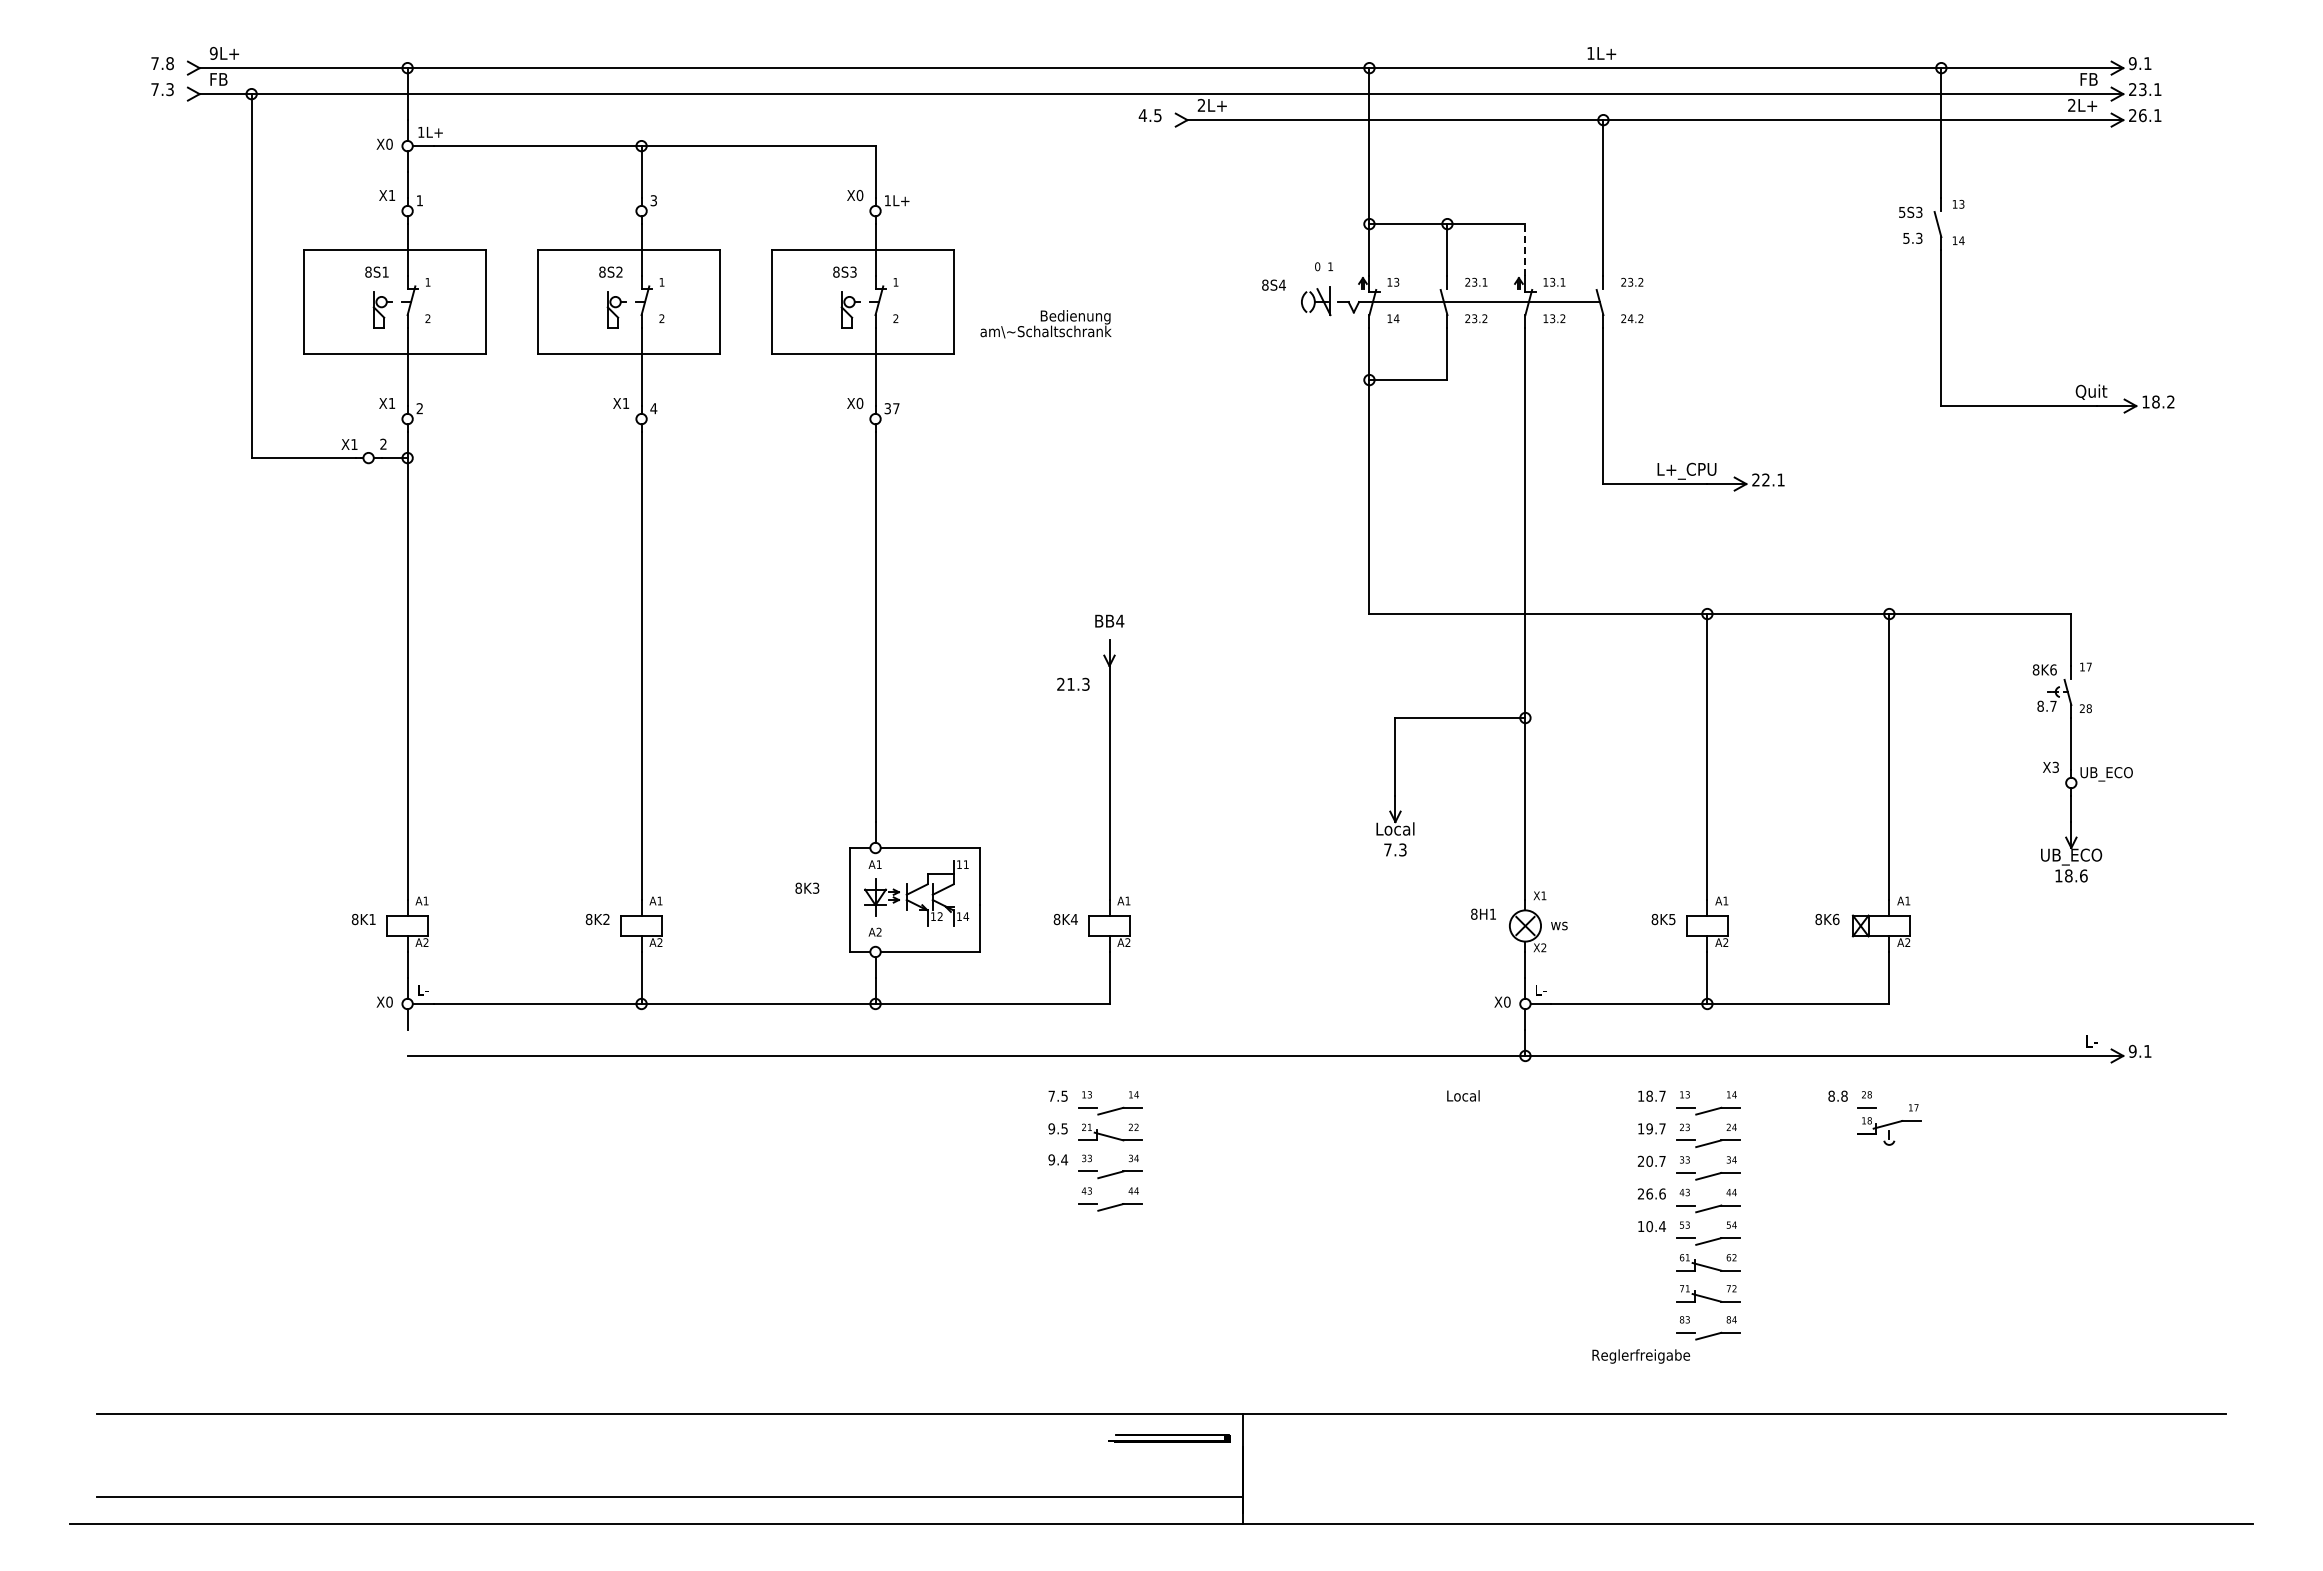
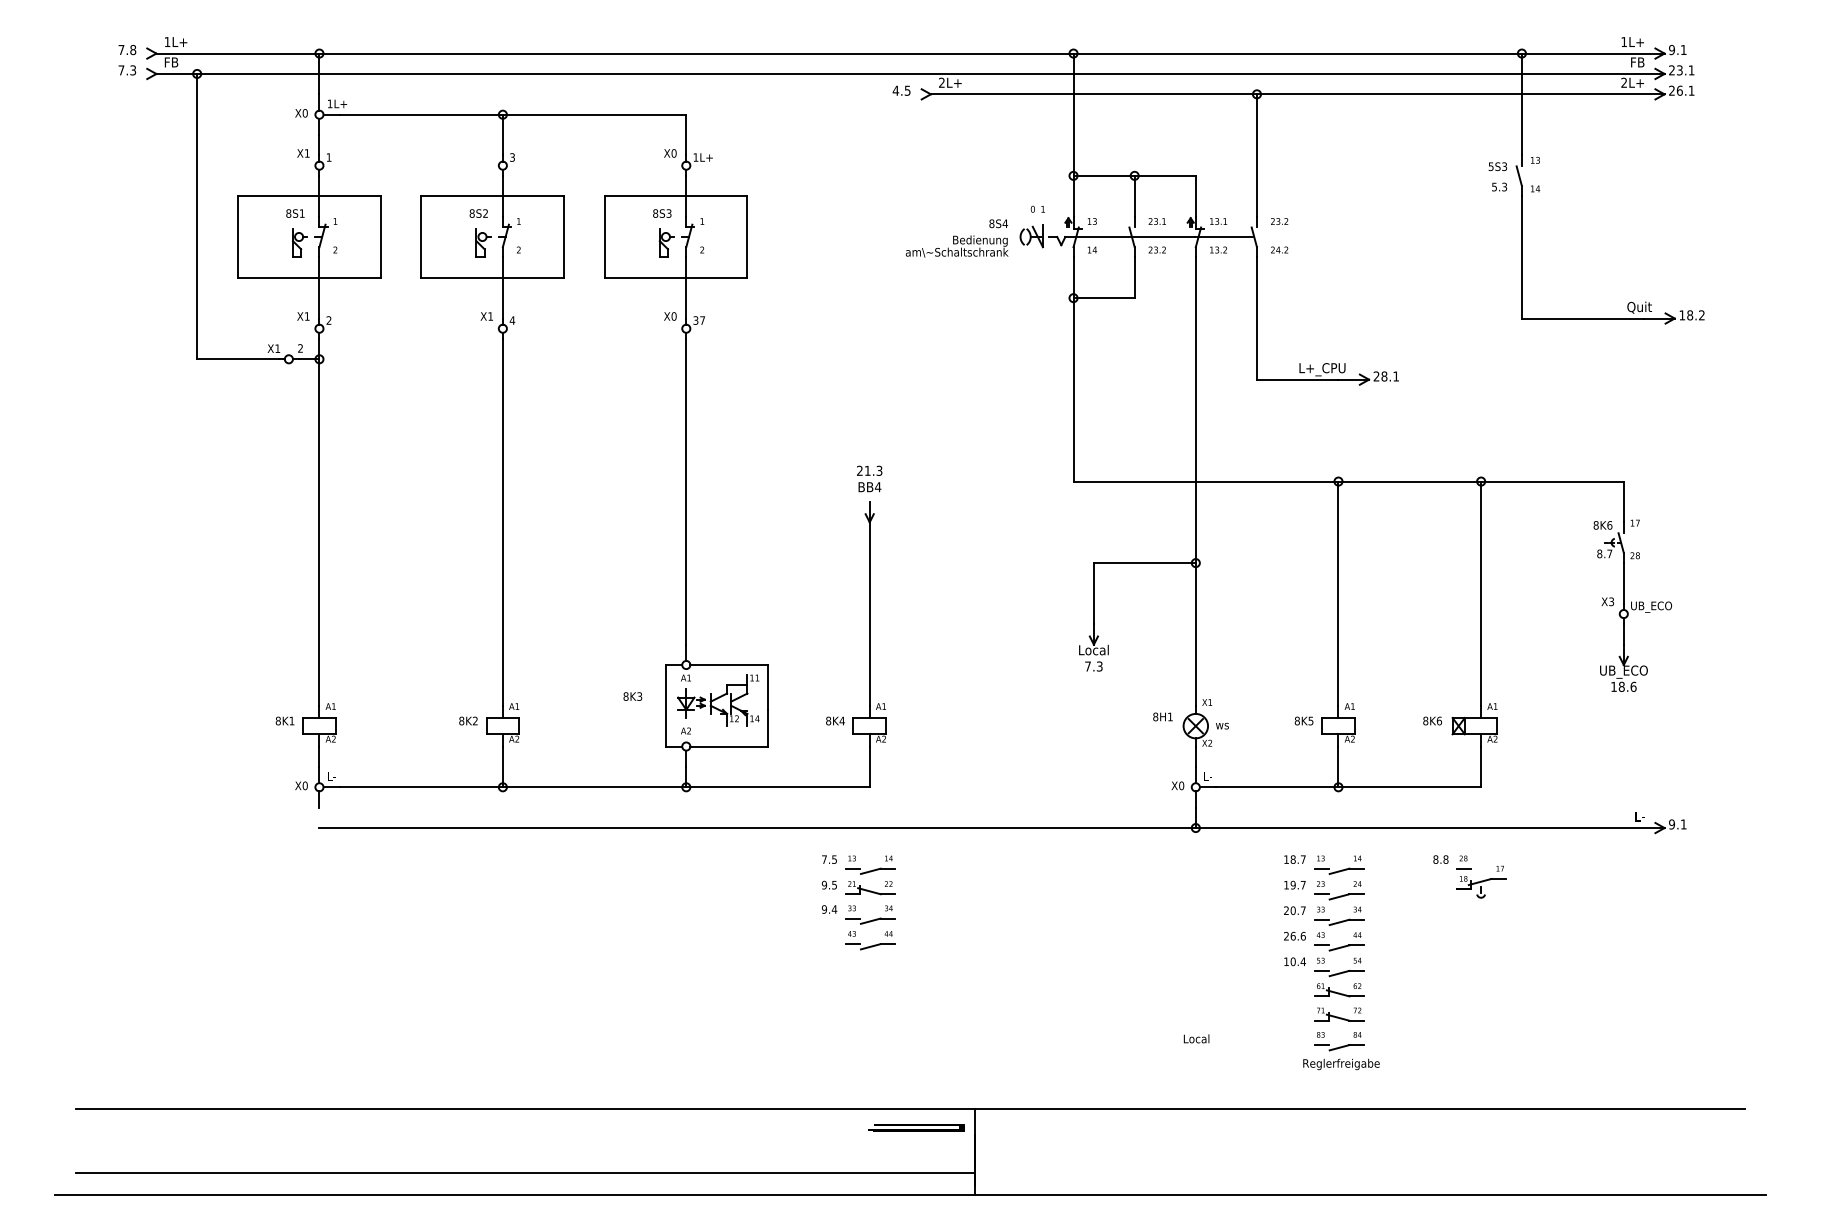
text: (213, 52) -> (167, 41), 9L+ -> 1L+
text: (1601, 53) -> (1632, 42), moved
line: (1525, 250) -> (1195, 196), dashed -> solid
text: (1045, 324) -> (956, 246), moved
text: (1765, 479) -> (1384, 376), 22.1 -> 28.1
text: (1073, 683) -> (869, 470), moved
text: (1463, 1095) -> (1196, 1038), moved
text: (1641, 1356) -> (1341, 1064), moved

